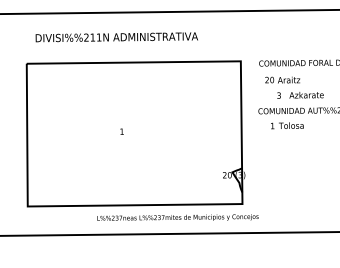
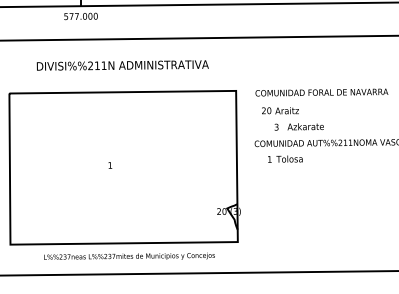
text: (116, 37) -> (122, 65), moved
text: (177, 216) -> (129, 255), moved

